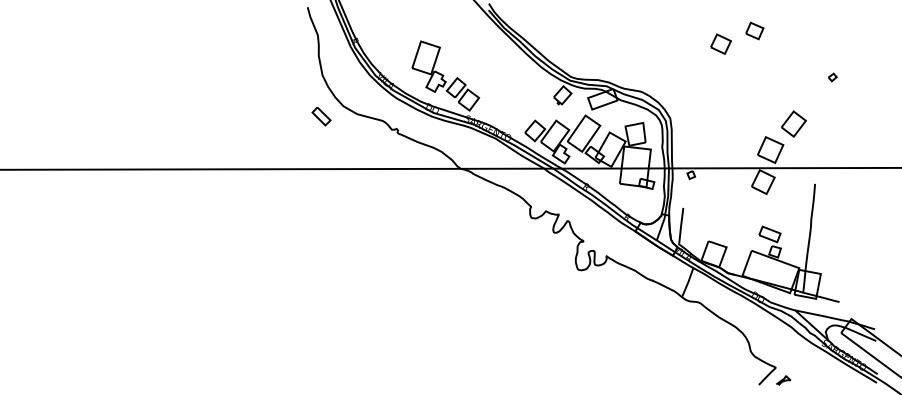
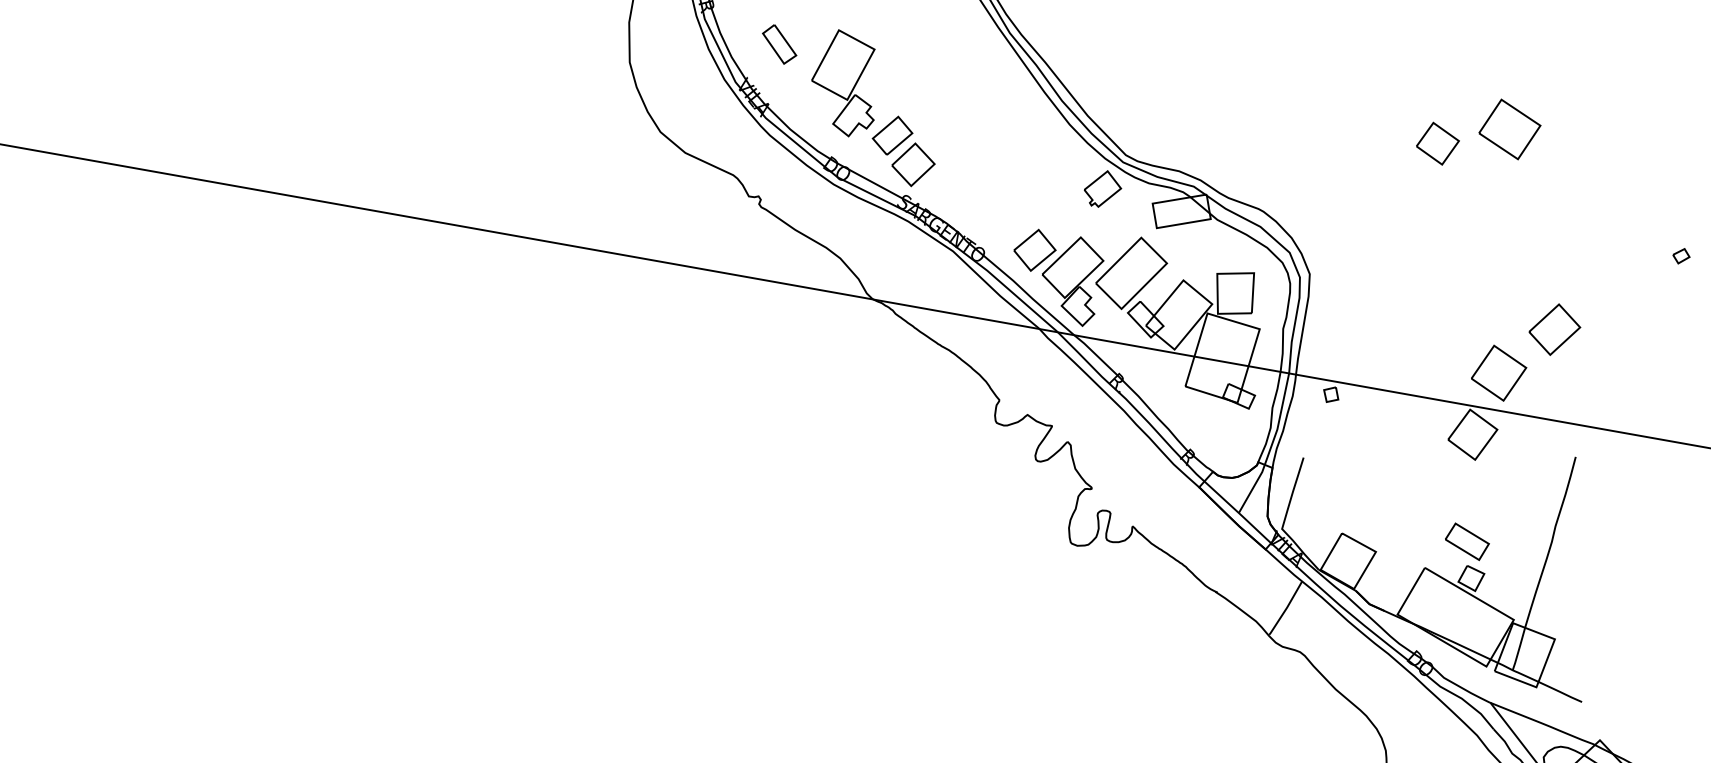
part: (754, 30) -> (1509, 128), size x1.67
part: (832, 77) -> (1680, 256), moved
part: (321, 116) -> (779, 44), moved

